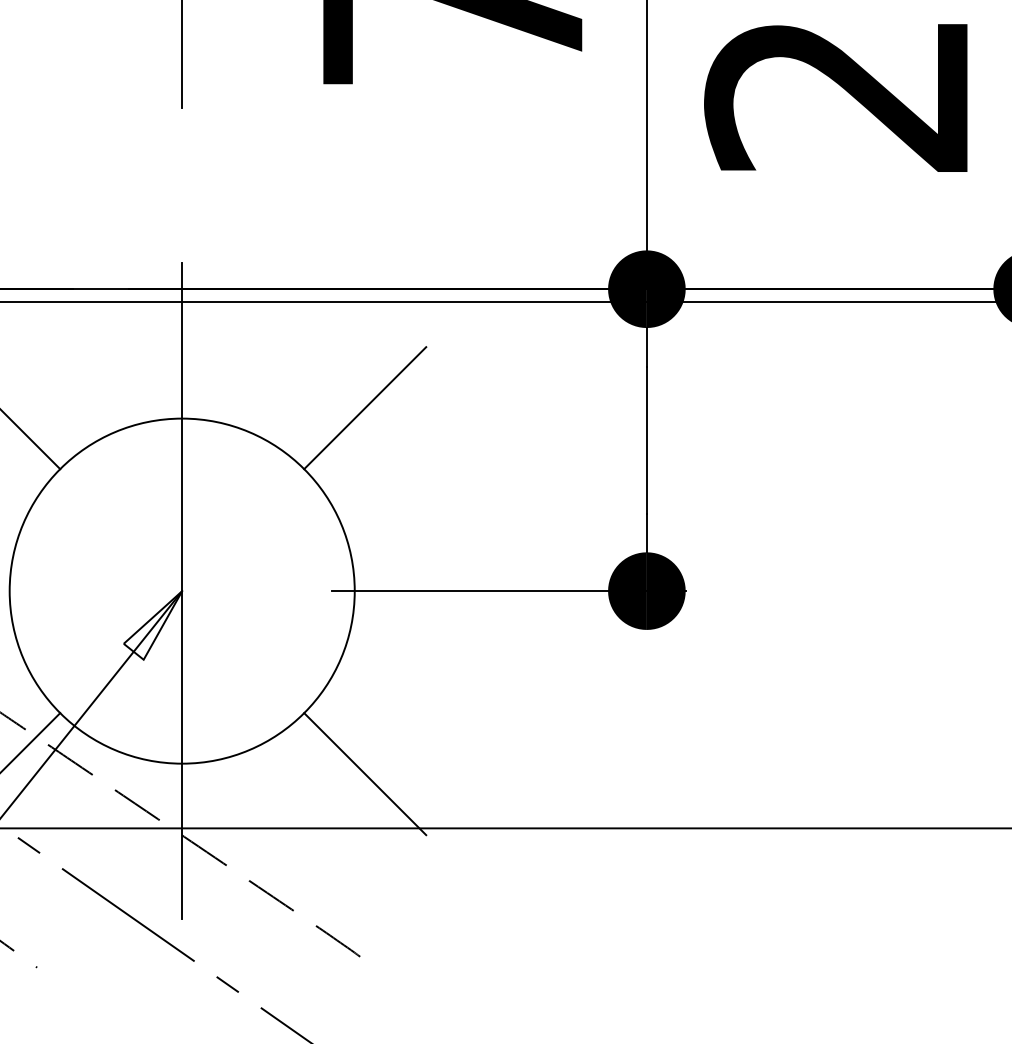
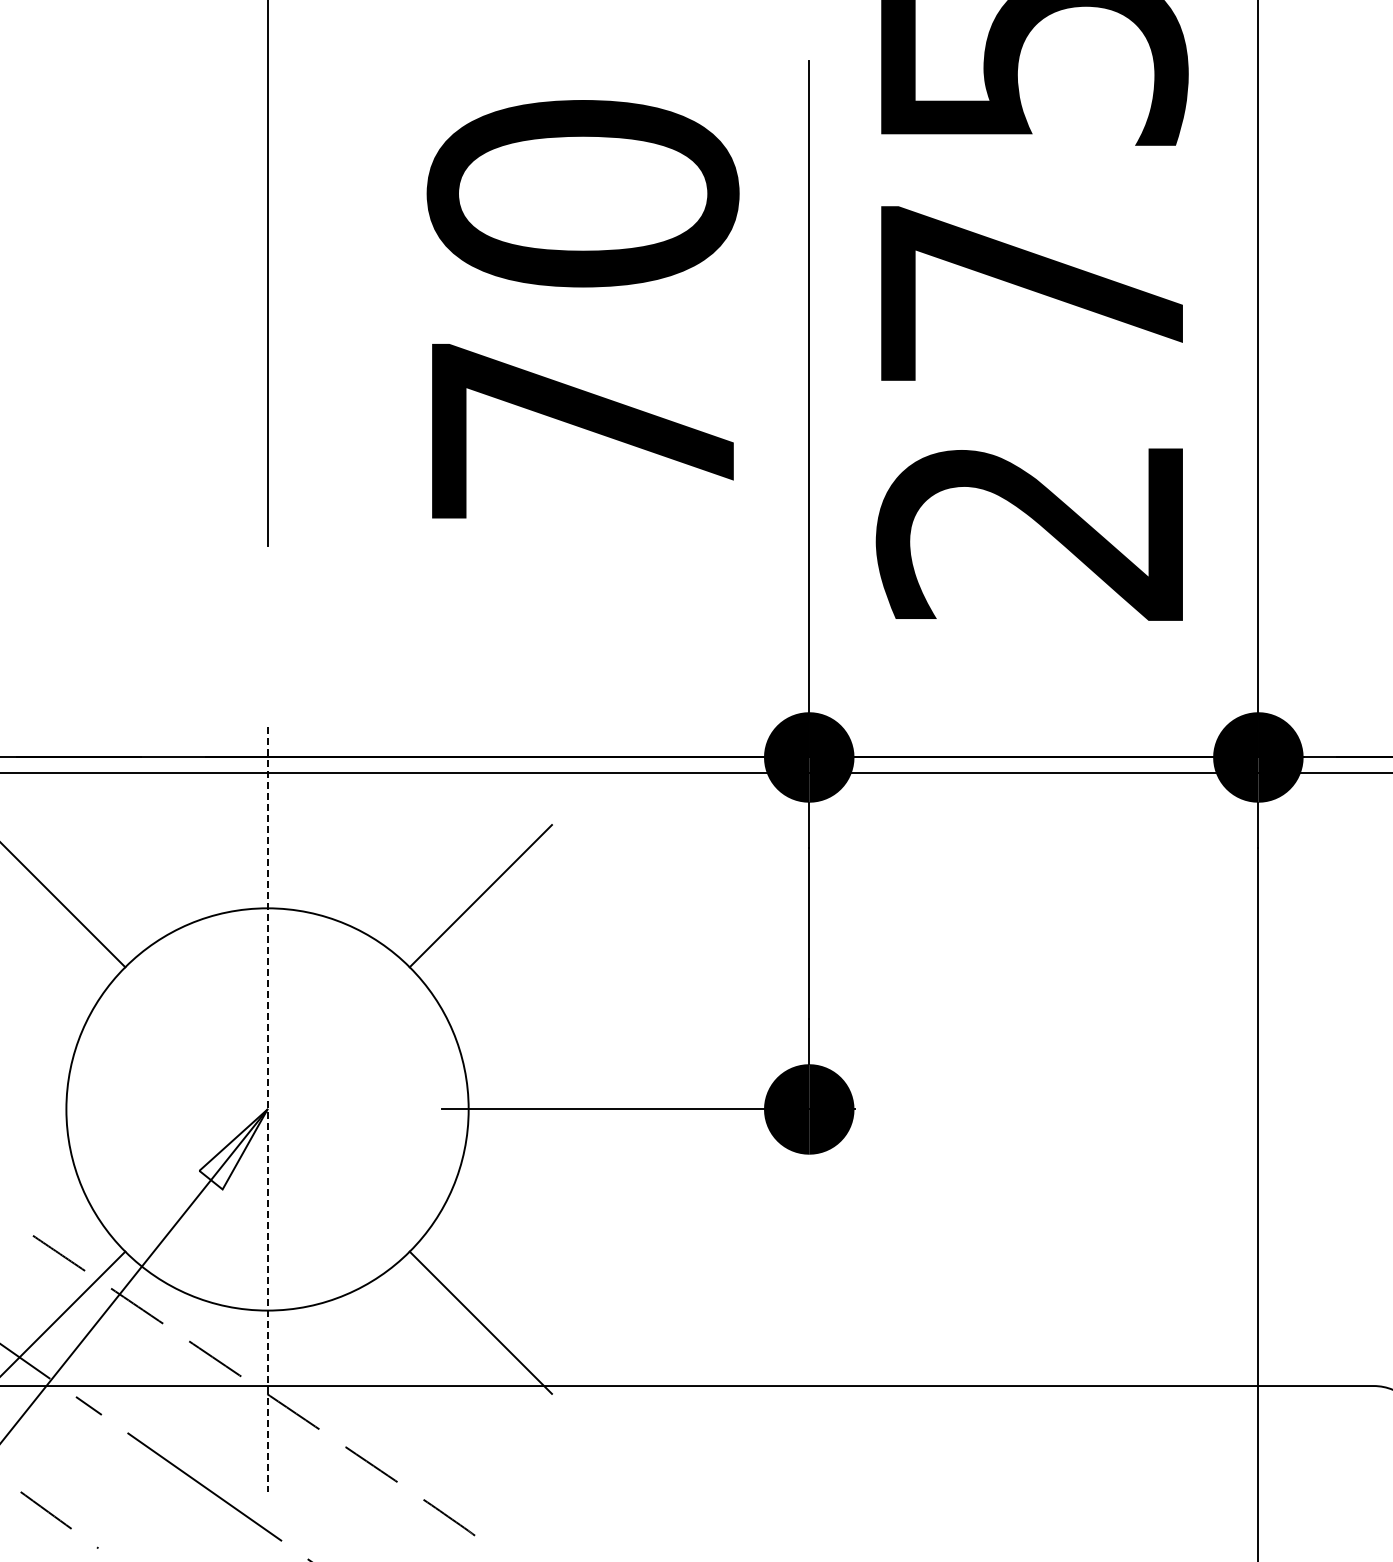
line: (182, 591) -> (267, 1109), solid -> dashed

